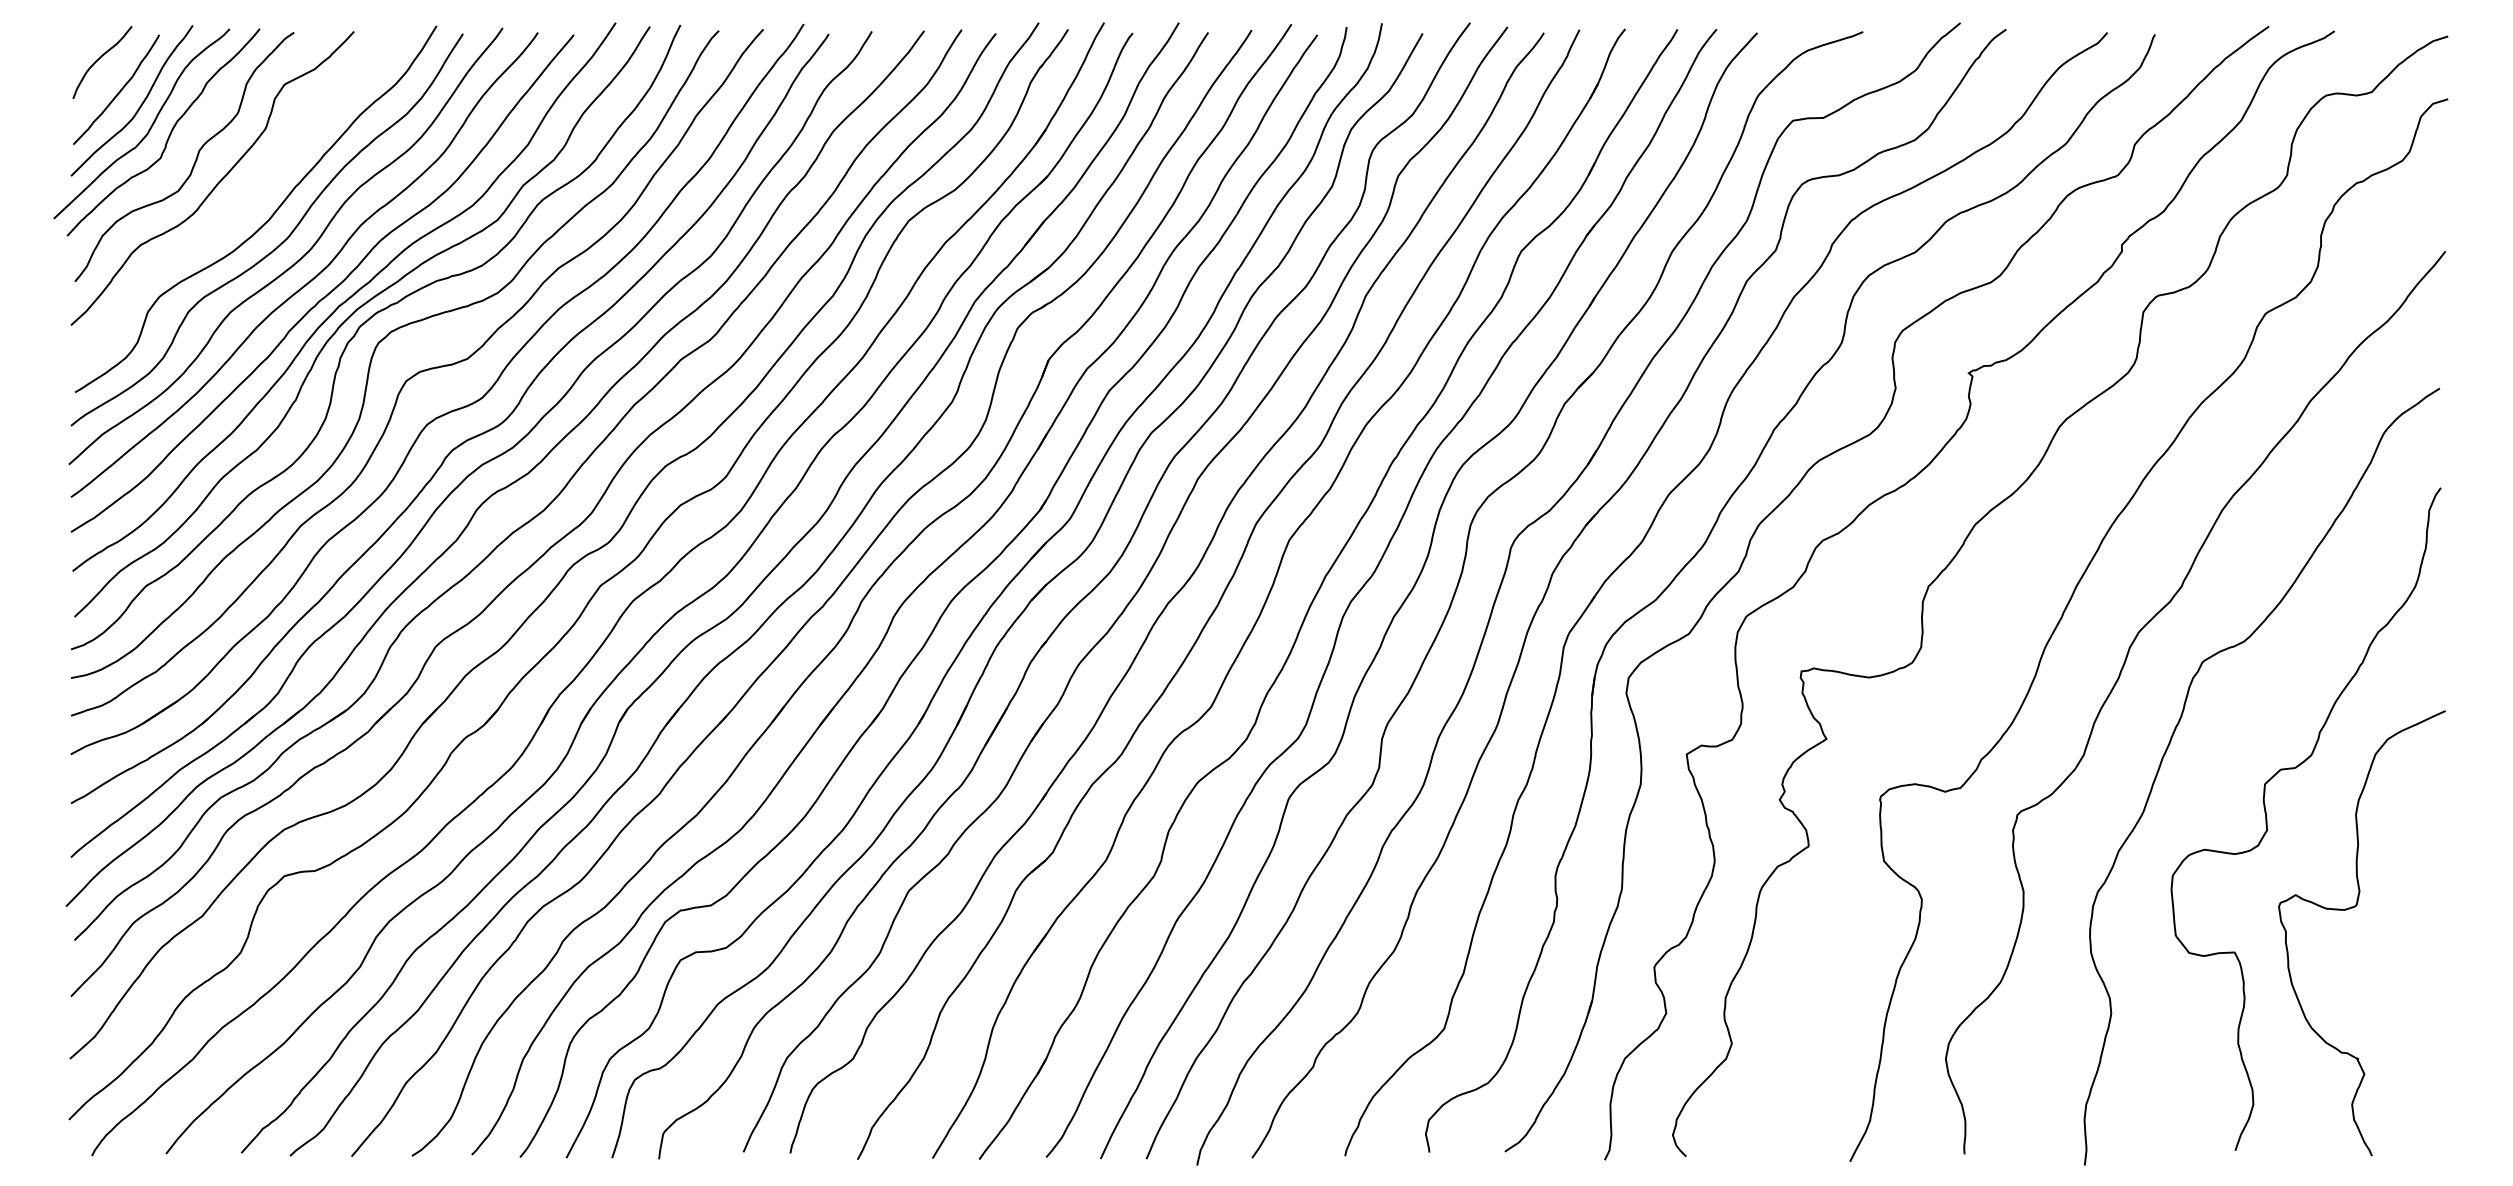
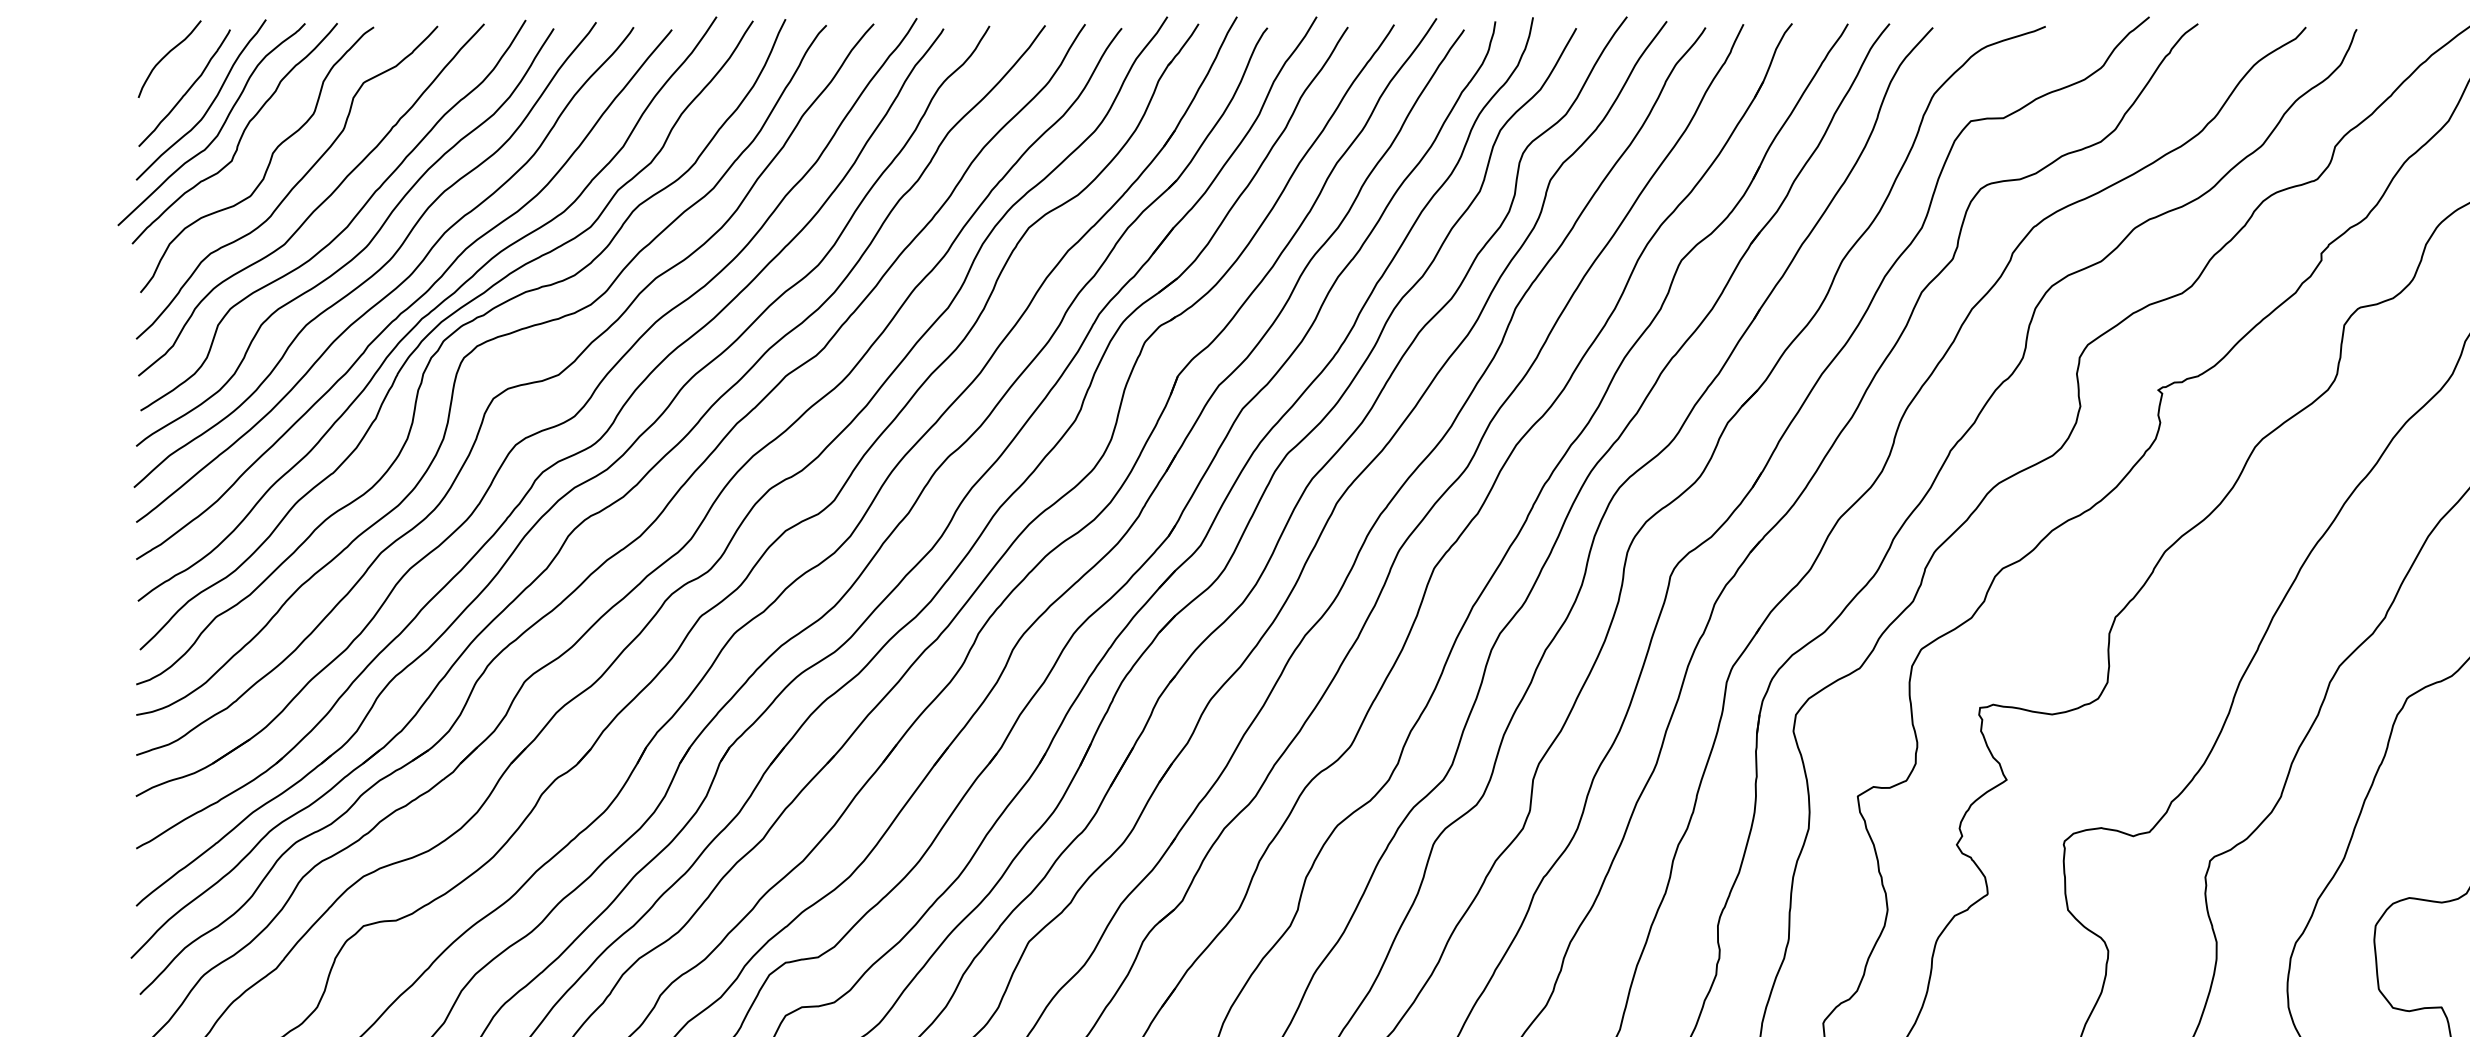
curve: (241, 200) -> (317, 206), added

